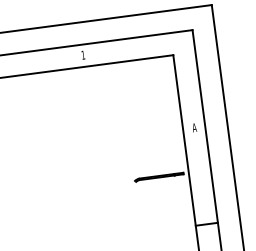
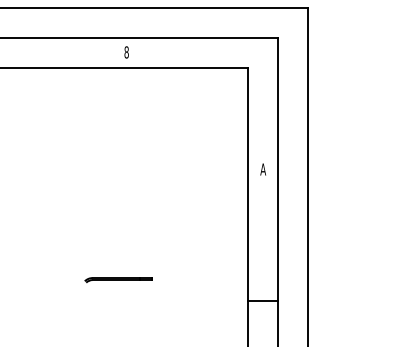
text: (83, 55) -> (126, 52), 1 -> 8
part: (158, 177) -> (118, 280), moved

